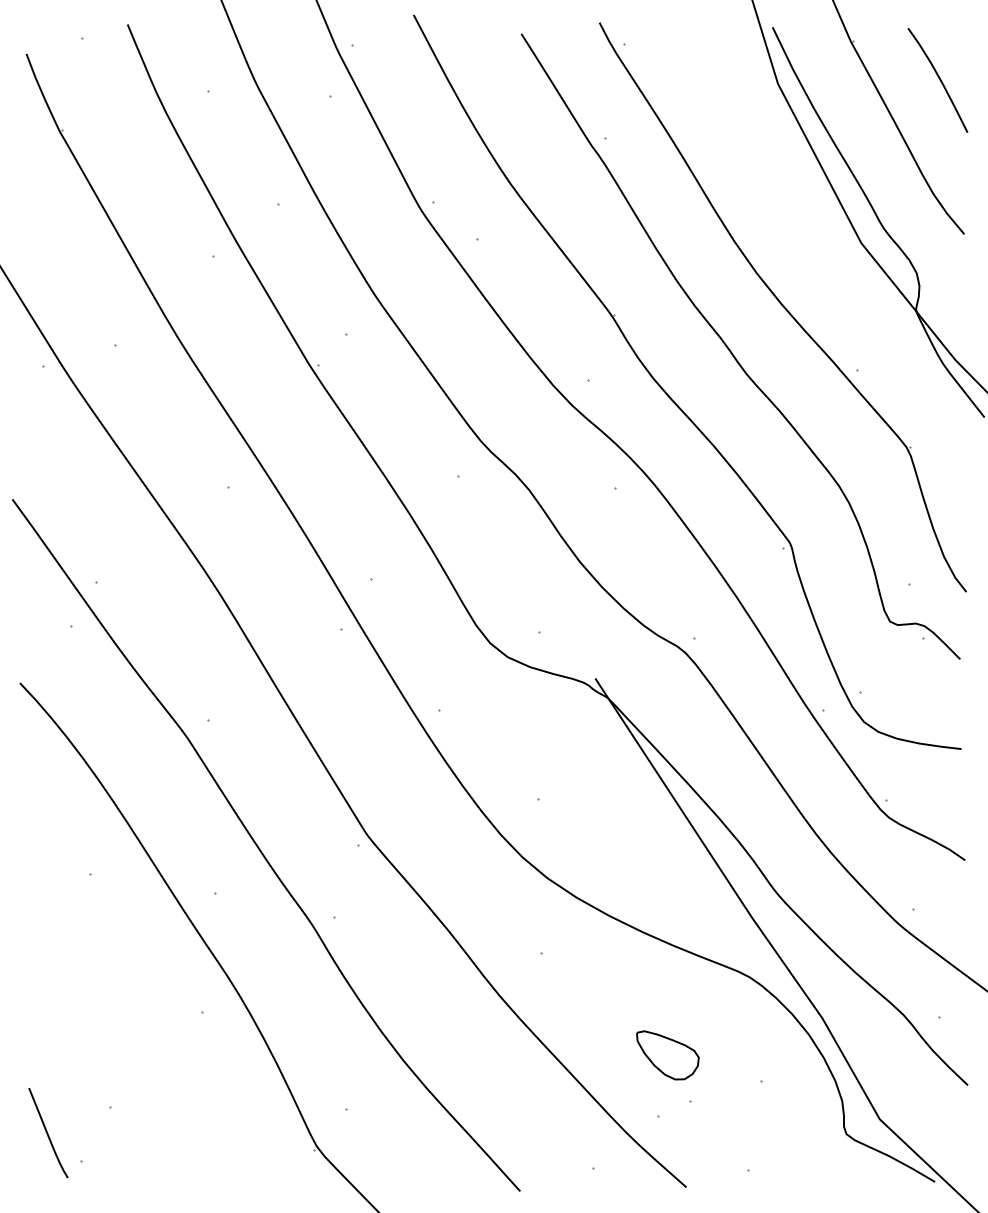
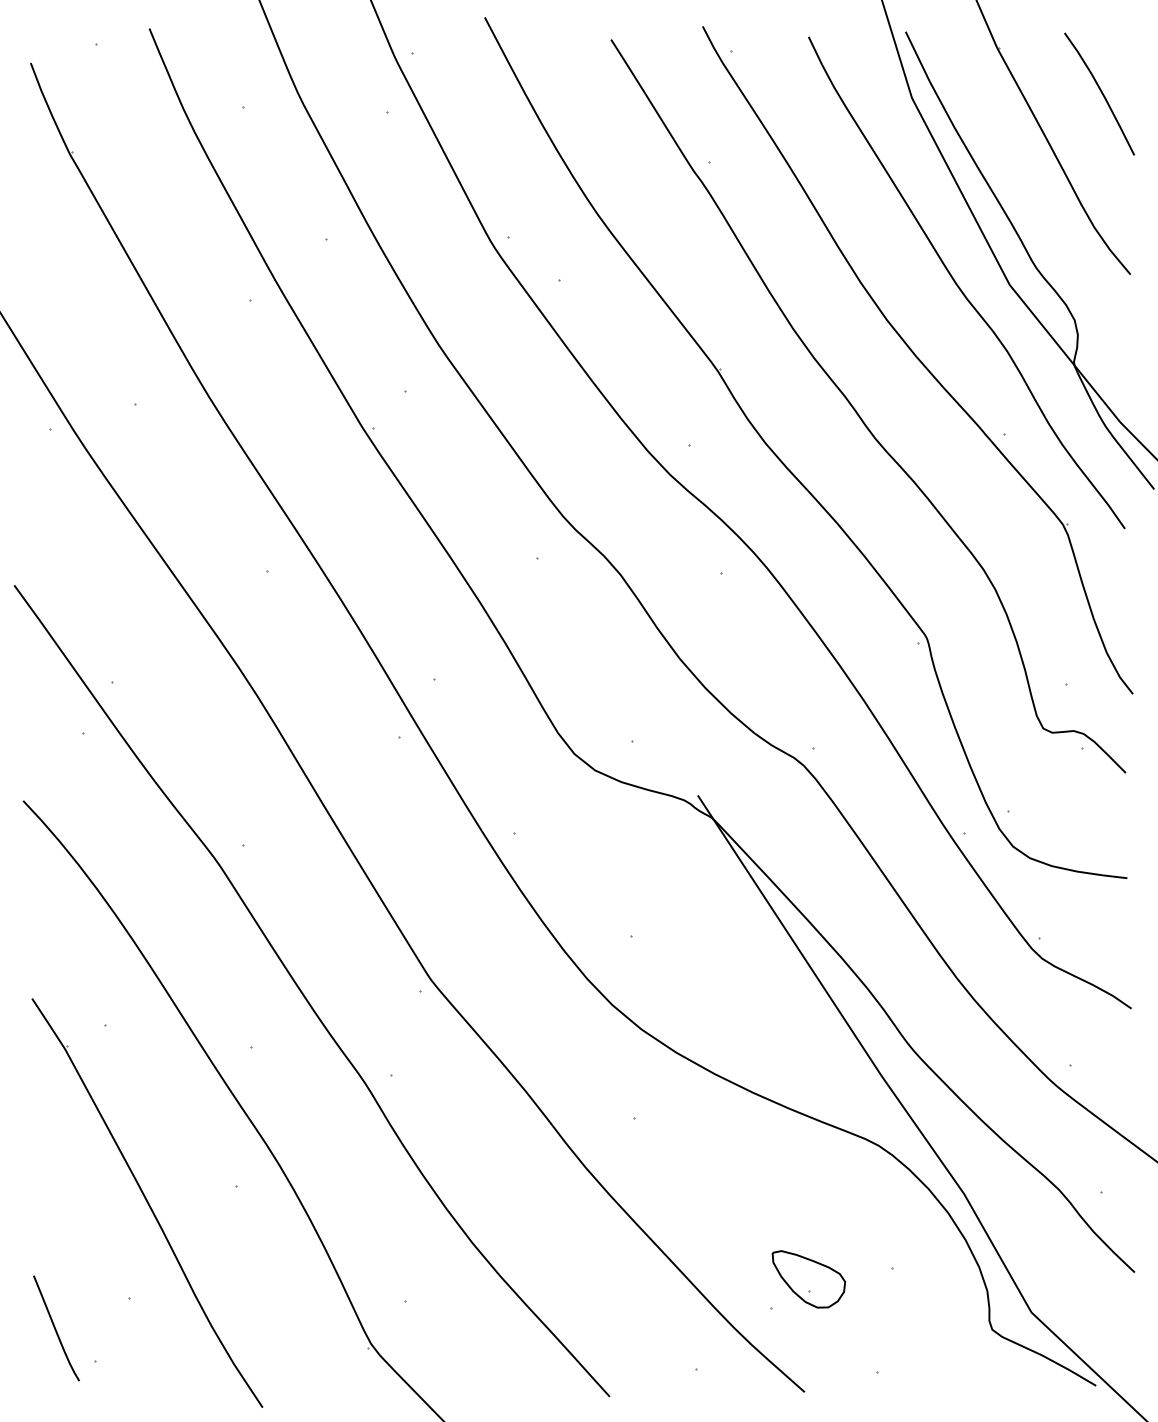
curve: (818, 244) -> (959, 286), added
part: (126, 1025) -> (147, 1202), added
part: (667, 1055) -> (808, 1279), moved

